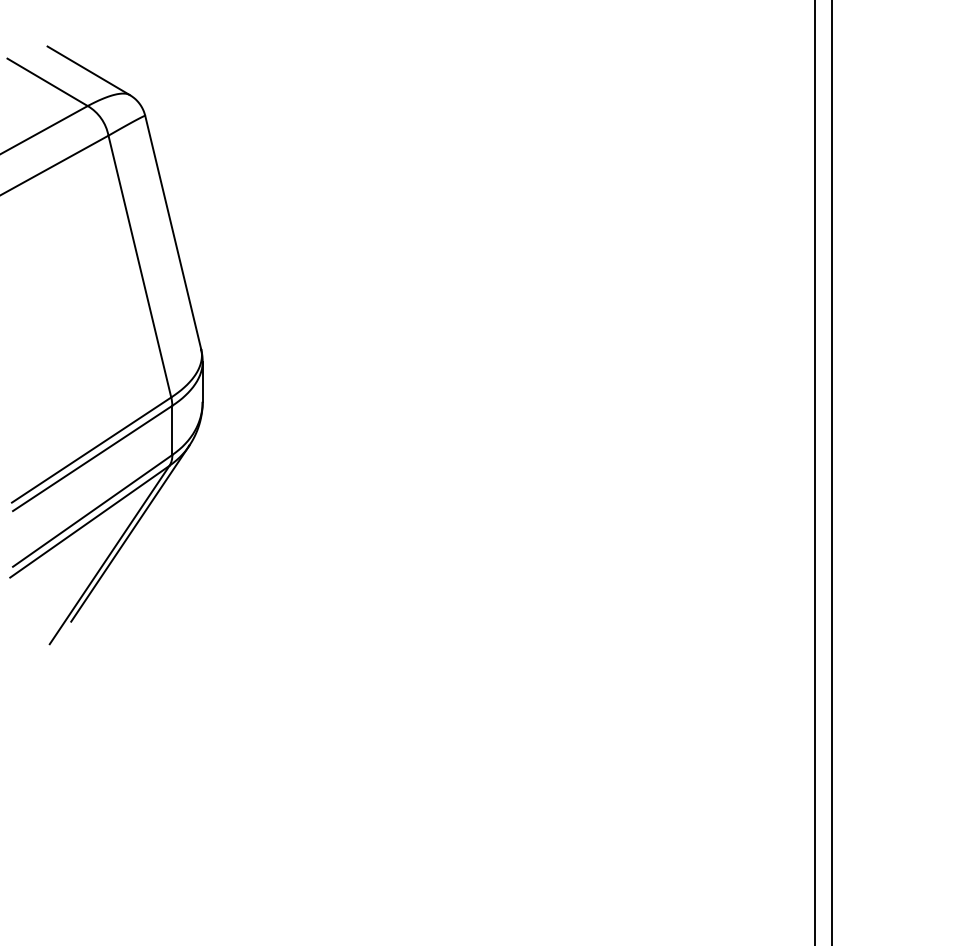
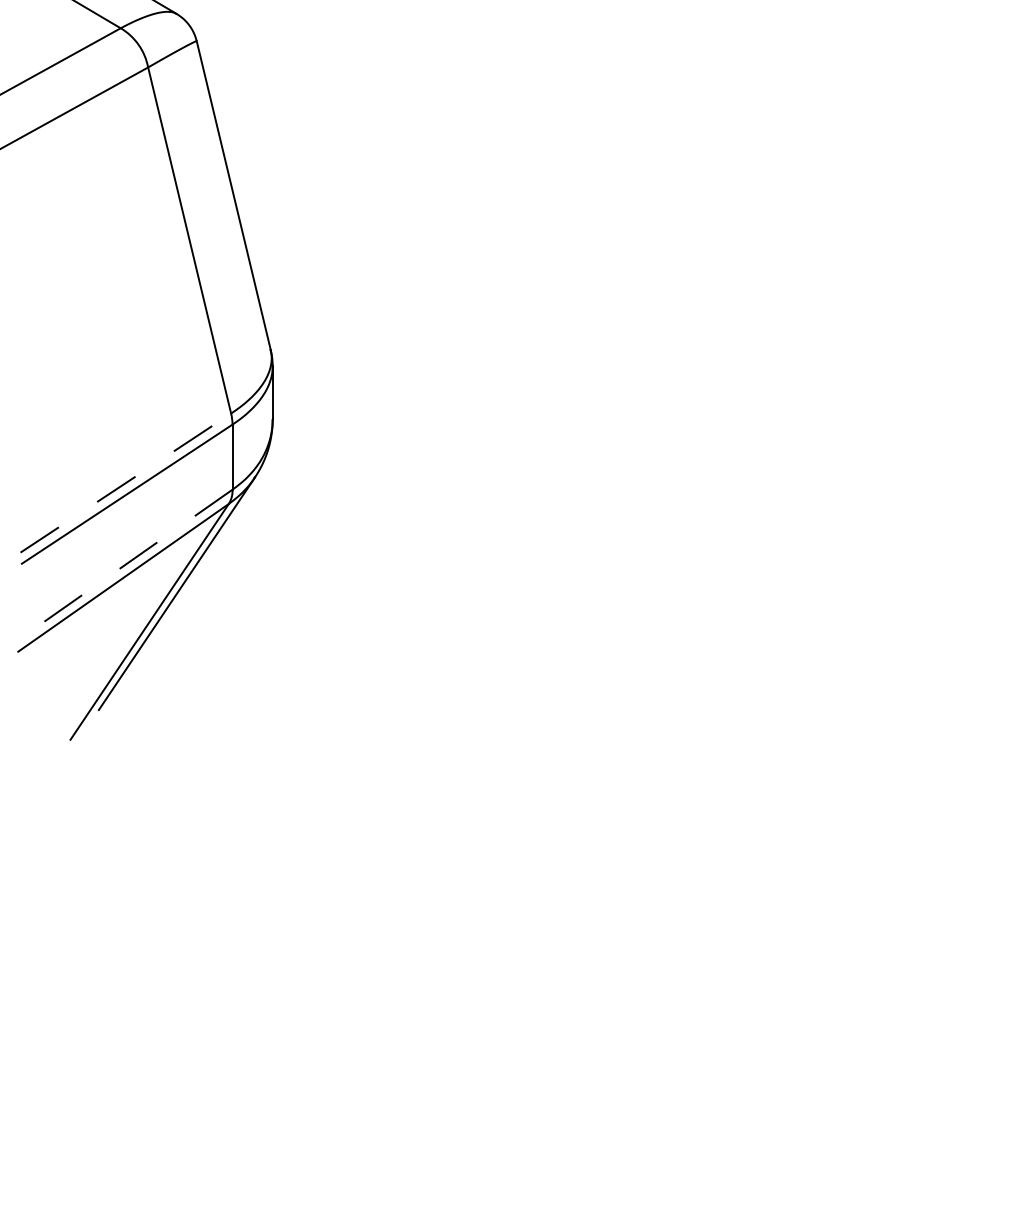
line: (92, 449) -> (127, 482), solid -> dashed
line: (92, 511) -> (127, 564), solid -> dashed

